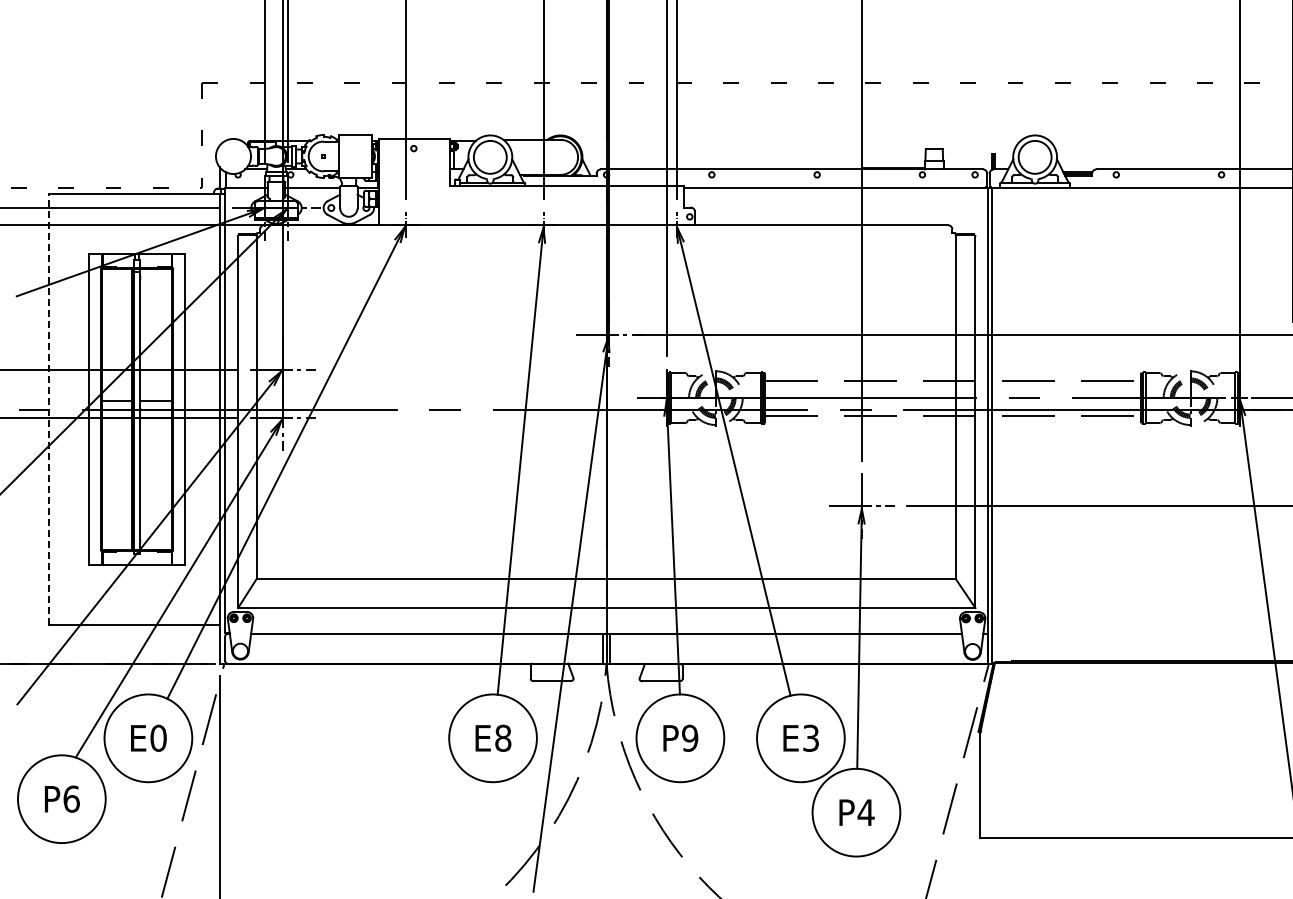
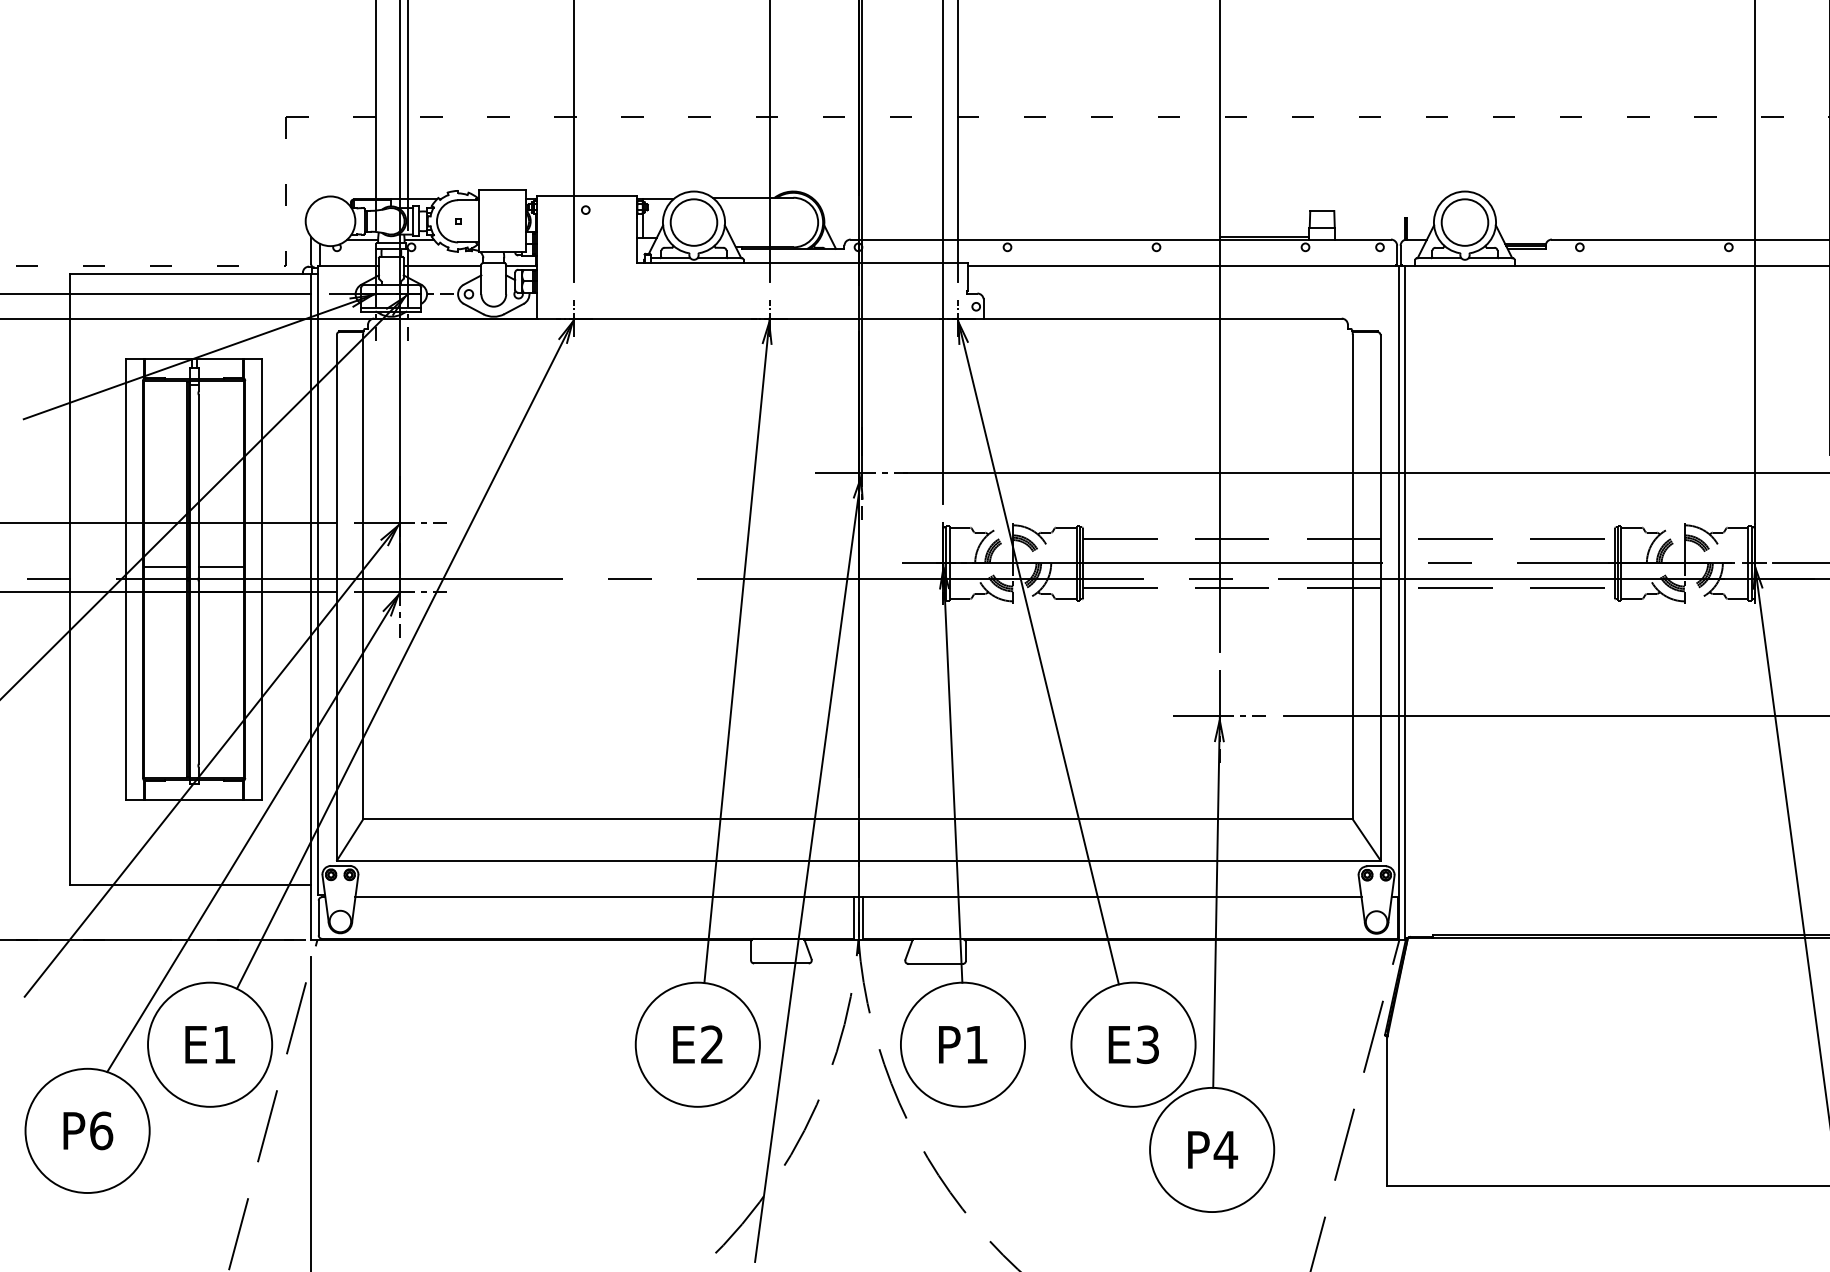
line: (49, 409) -> (70, 579), dashed -> solid
text: (158, 737) -> (224, 1043), E0 -> E1
text: (503, 737) -> (712, 1043), E8 -> E2
text: (690, 737) -> (977, 1043), P9 -> P1

